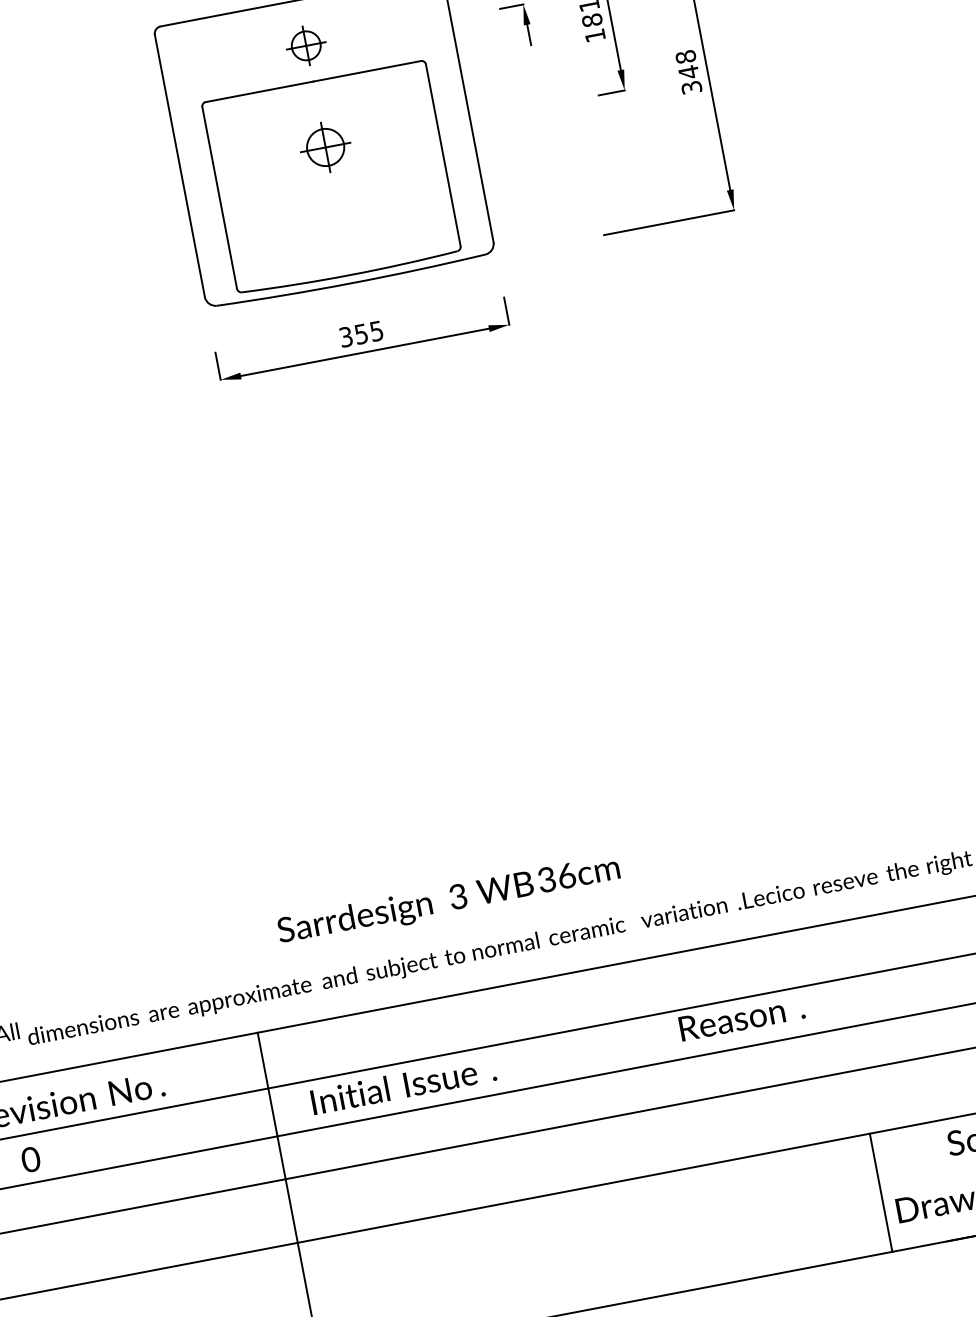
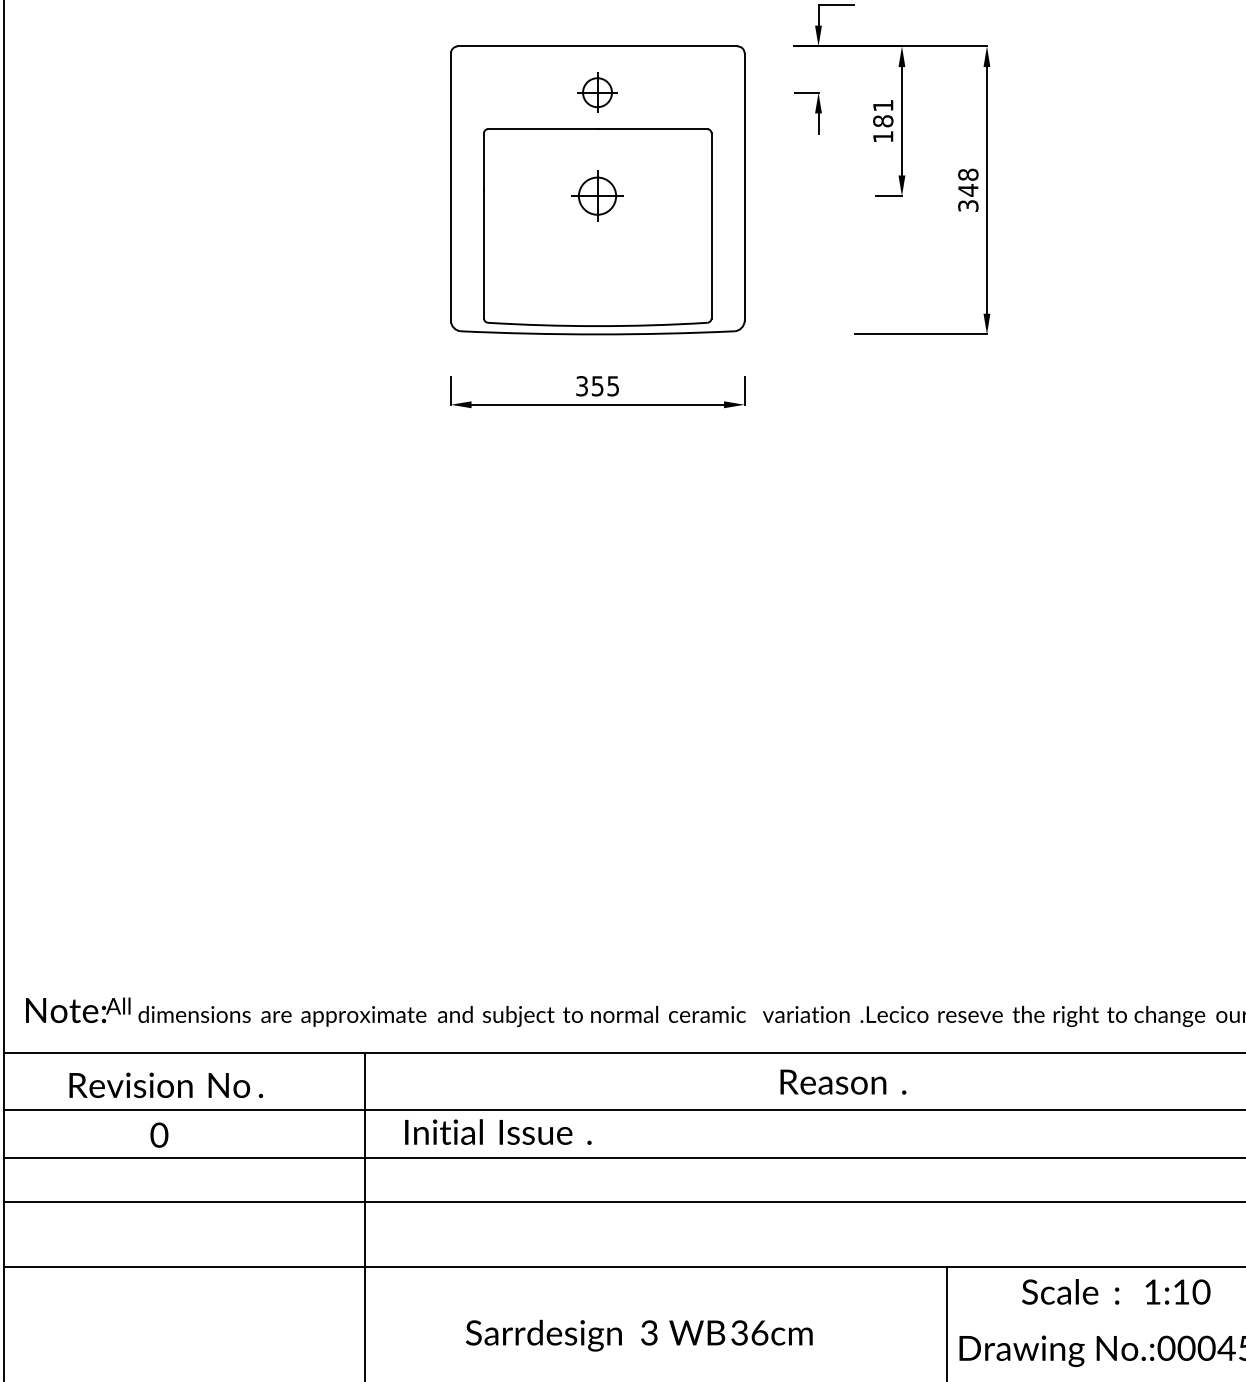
text: (449, 901) -> (639, 1335), moved
text: (741, 1017) -> (843, 1081), moved
text: (30, 1158) -> (159, 1134), moved

